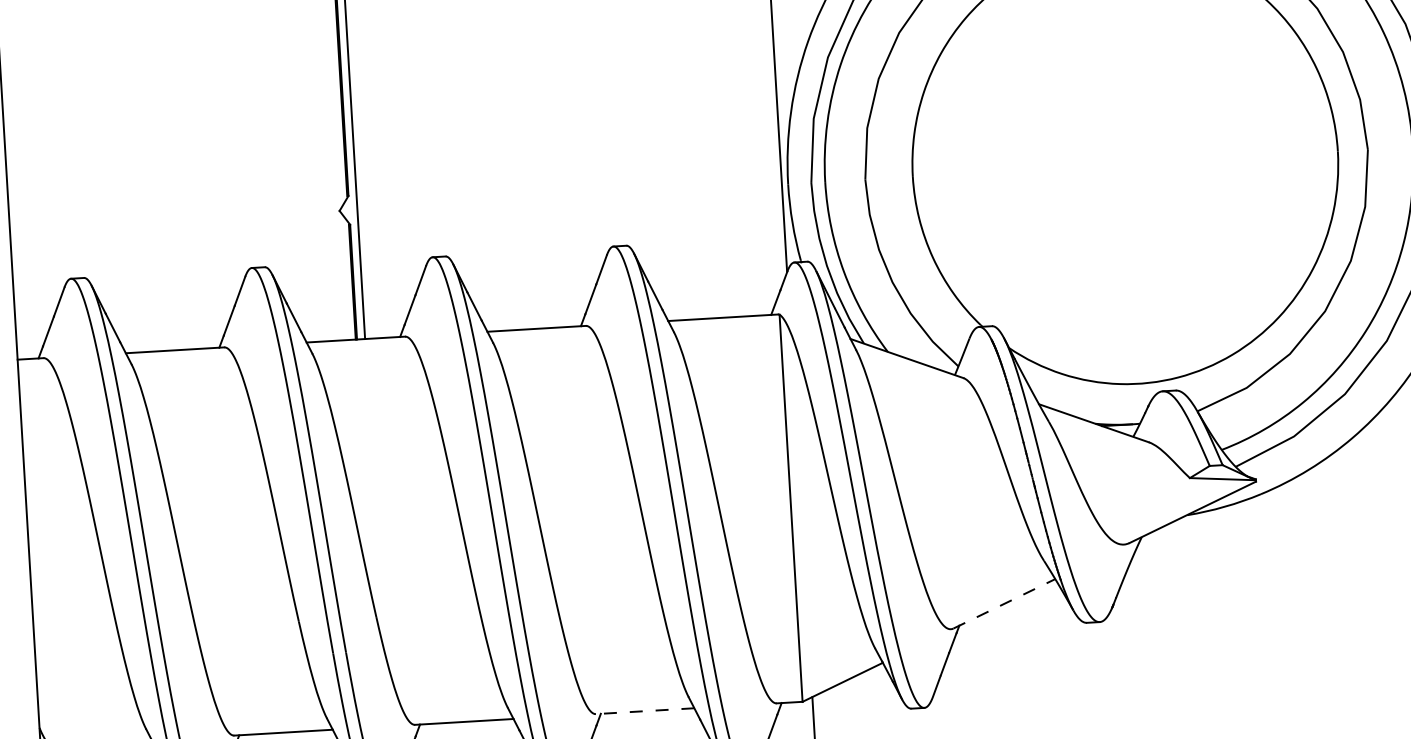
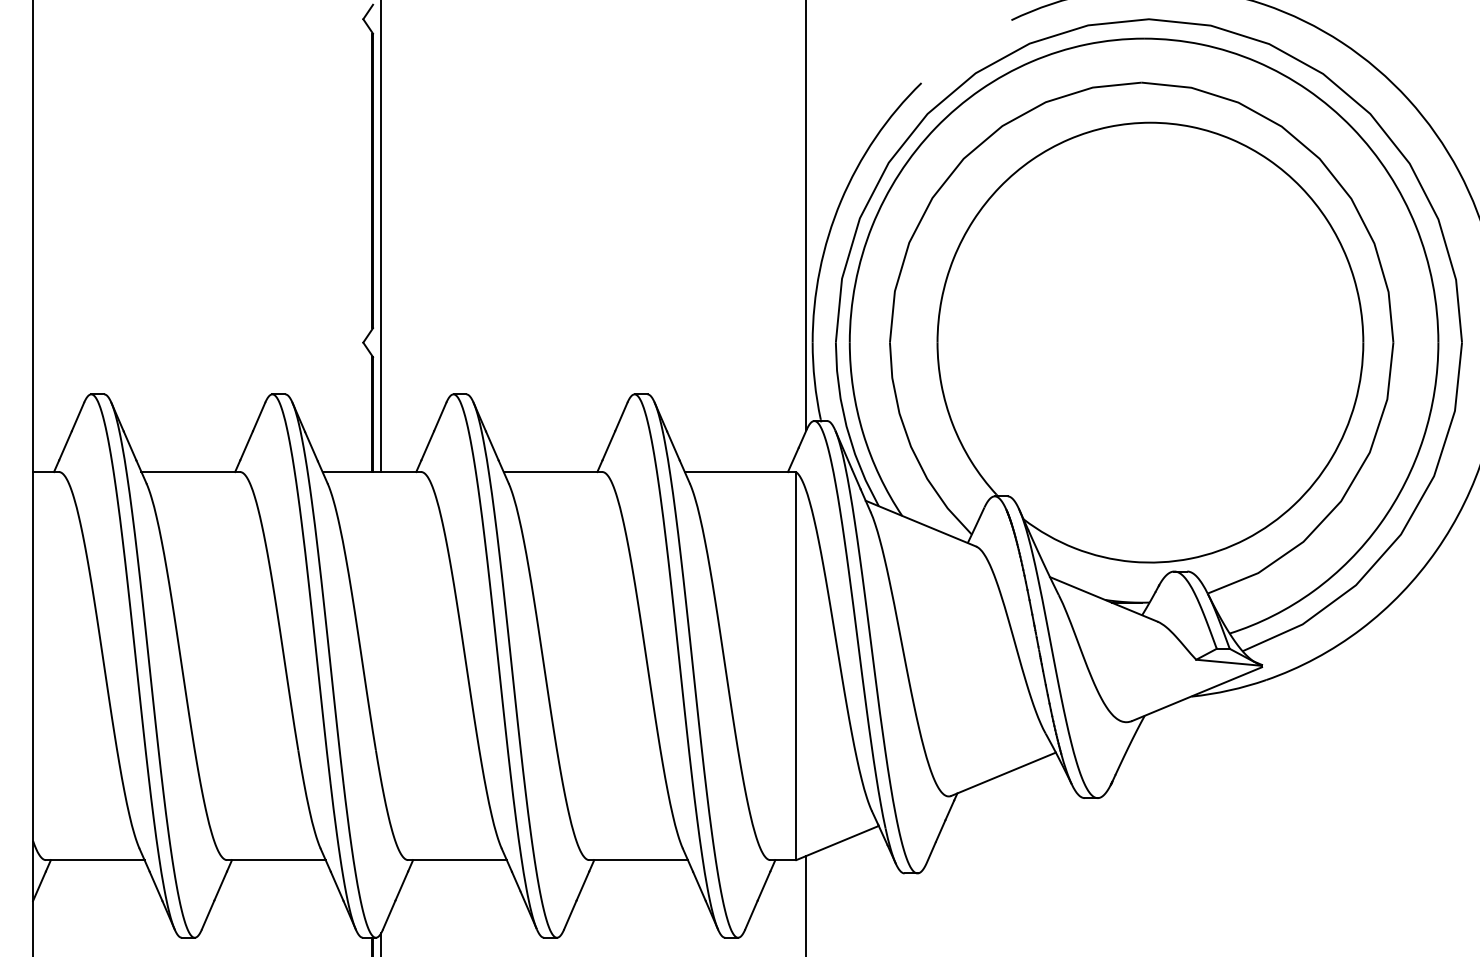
line: (1004, 604) -> (1003, 774), dashed -> solid
line: (645, 711) -> (638, 860), dashed -> solid

